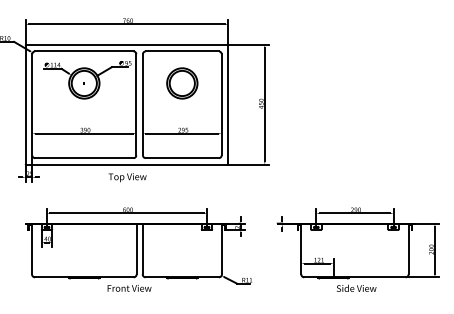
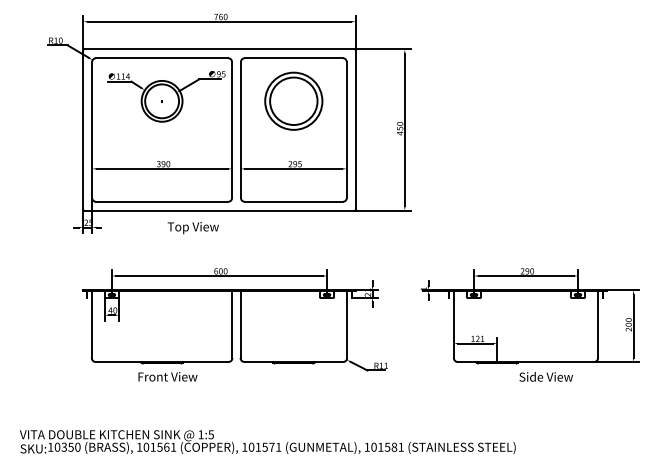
part: (182, 83) -> (293, 101), size x1.4
text: (127, 178) -> (192, 228), moved
text: (129, 288) -> (167, 376), moved
text: (356, 288) -> (545, 376), moved

